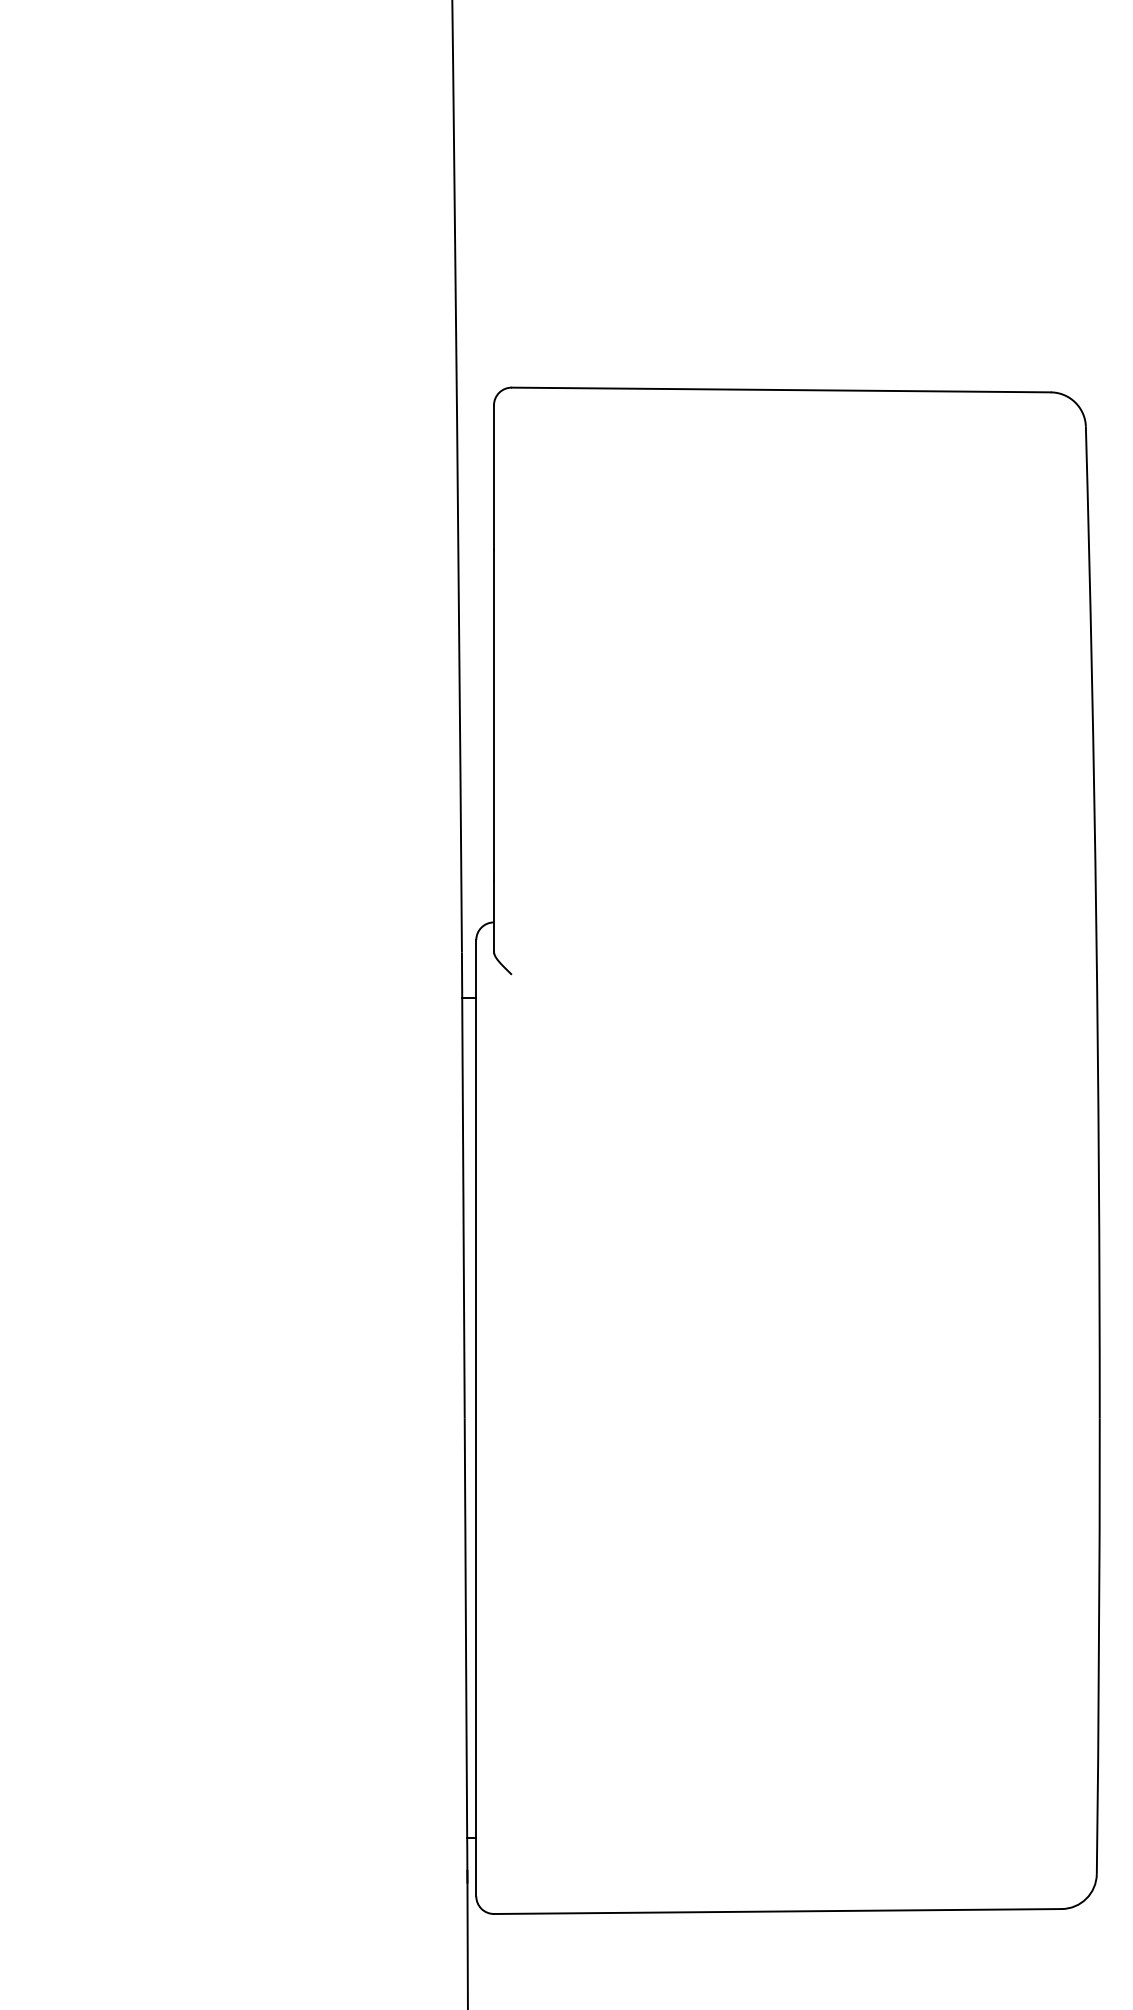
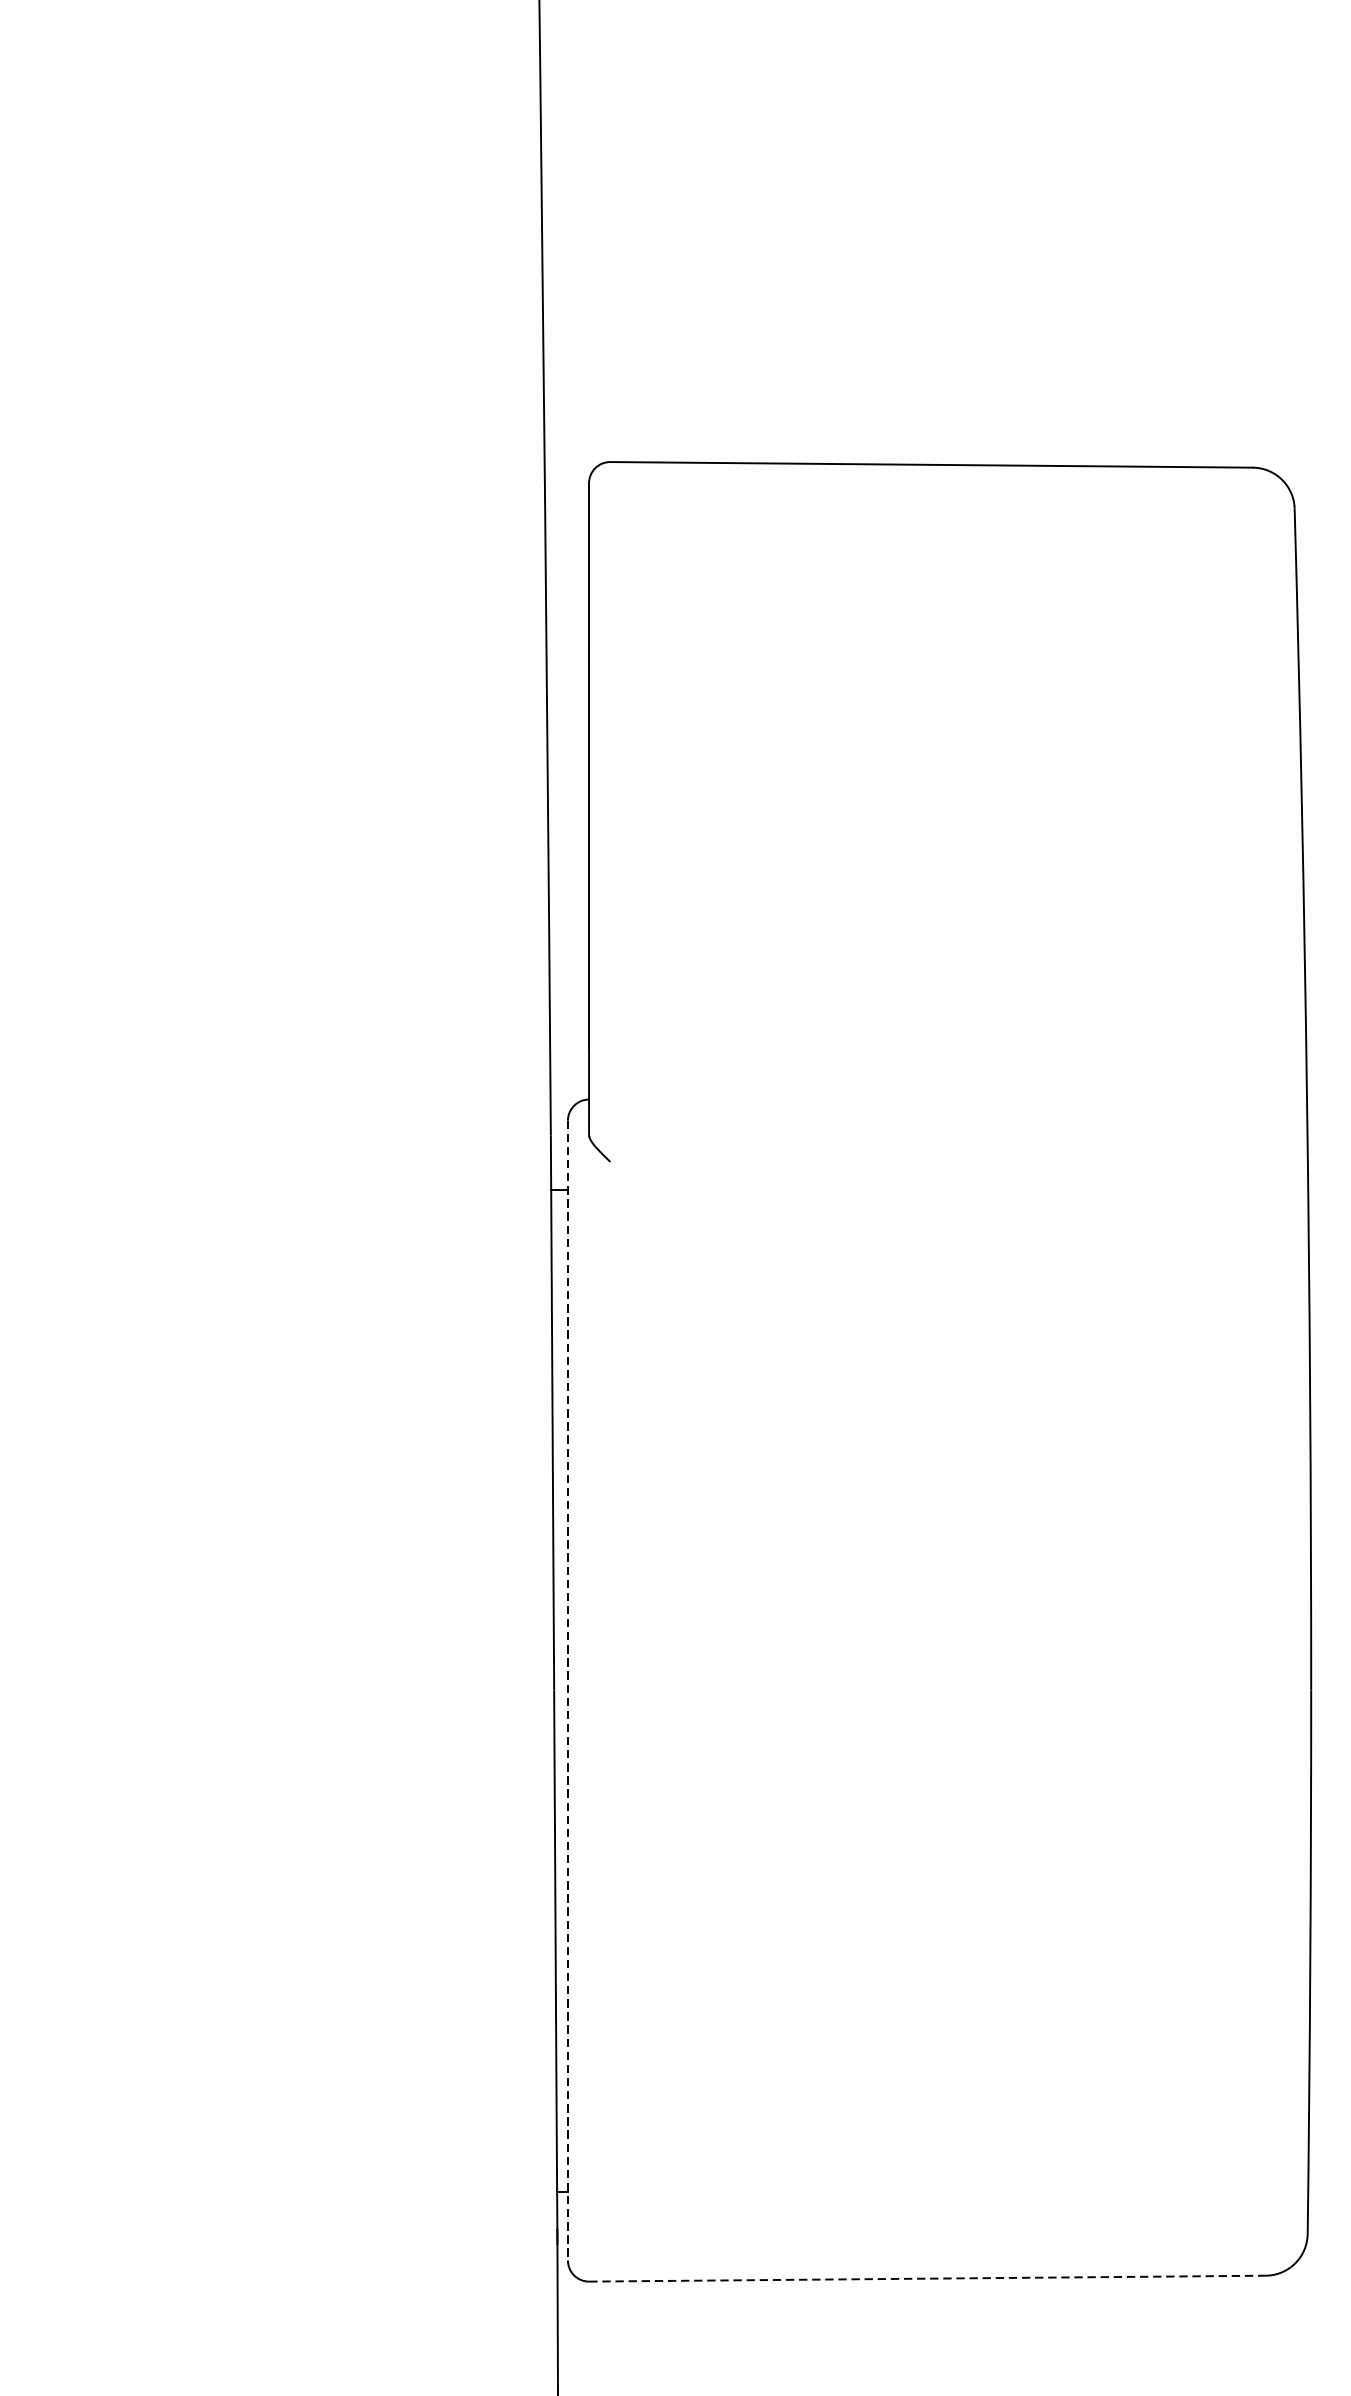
line: (476, 1418) -> (568, 1690), solid -> dashed
line: (777, 1911) -> (927, 2278), solid -> dashed

